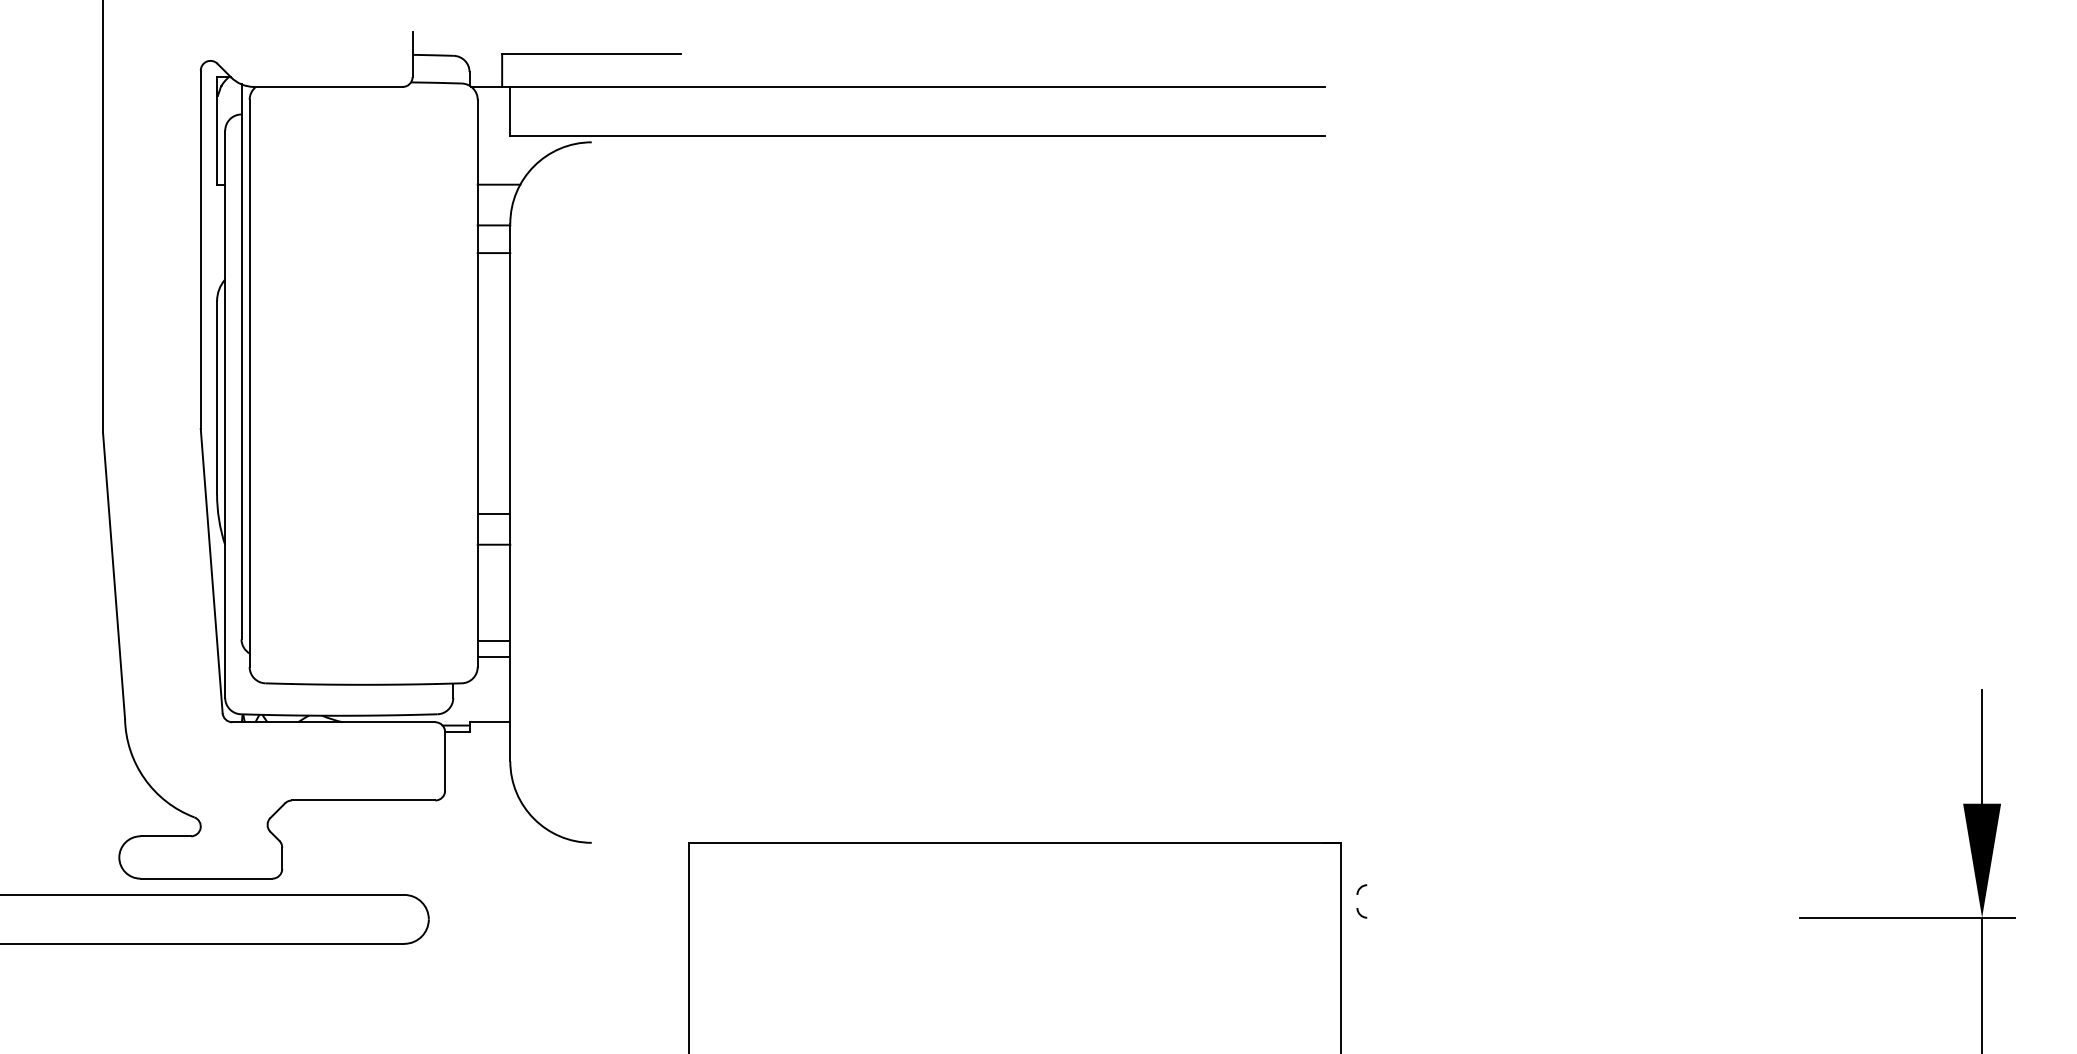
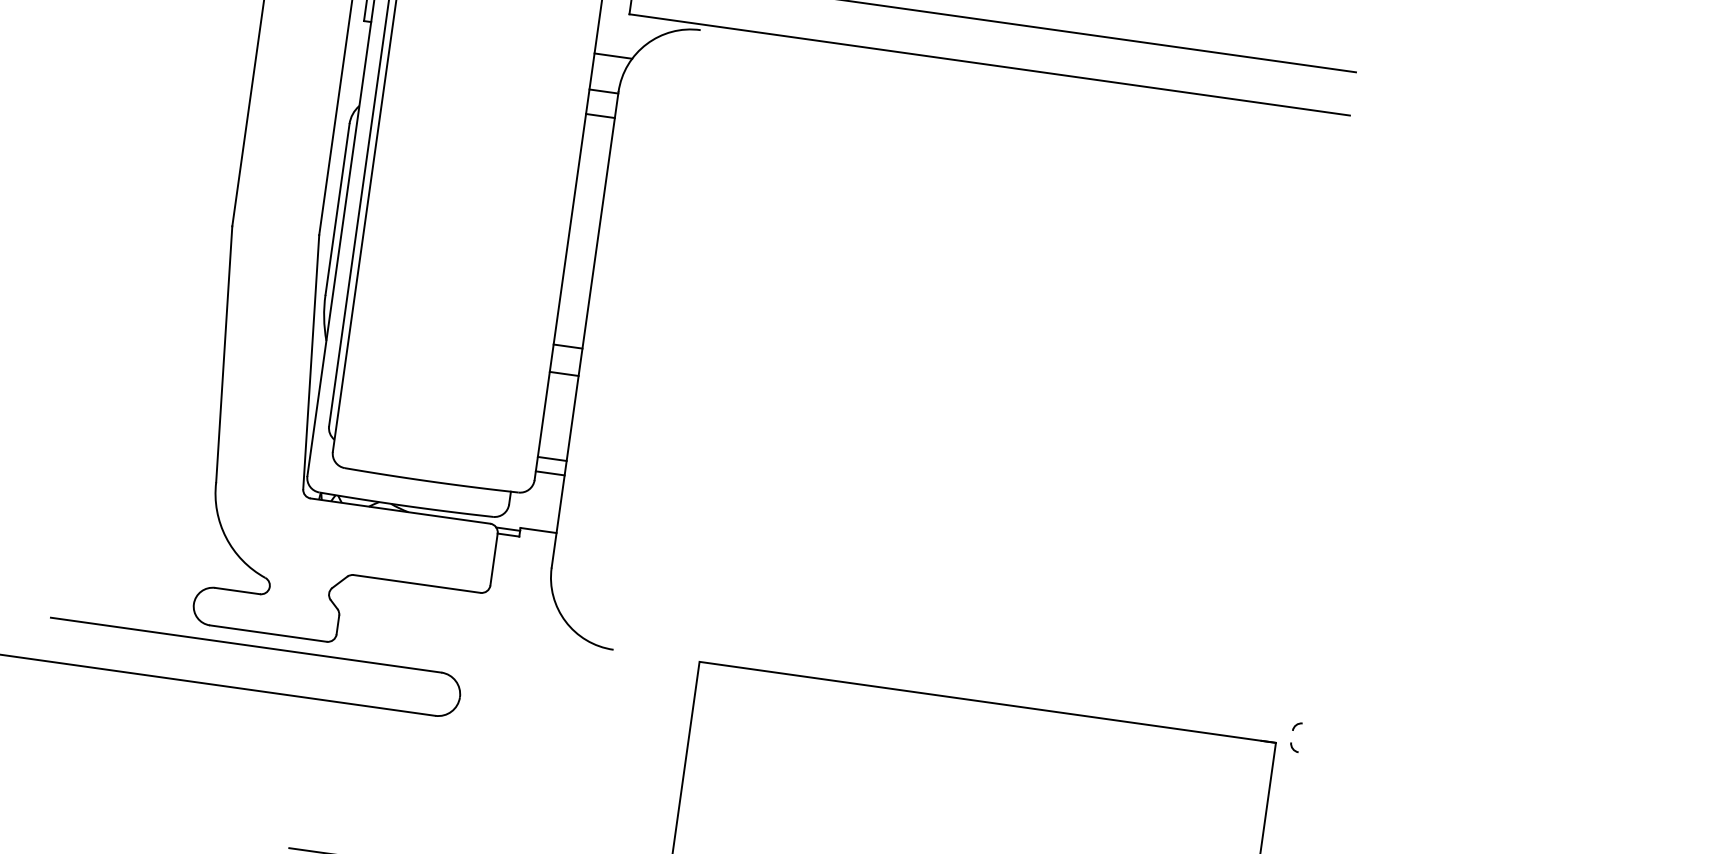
part: (1358, 894) -> (1293, 730), moved

